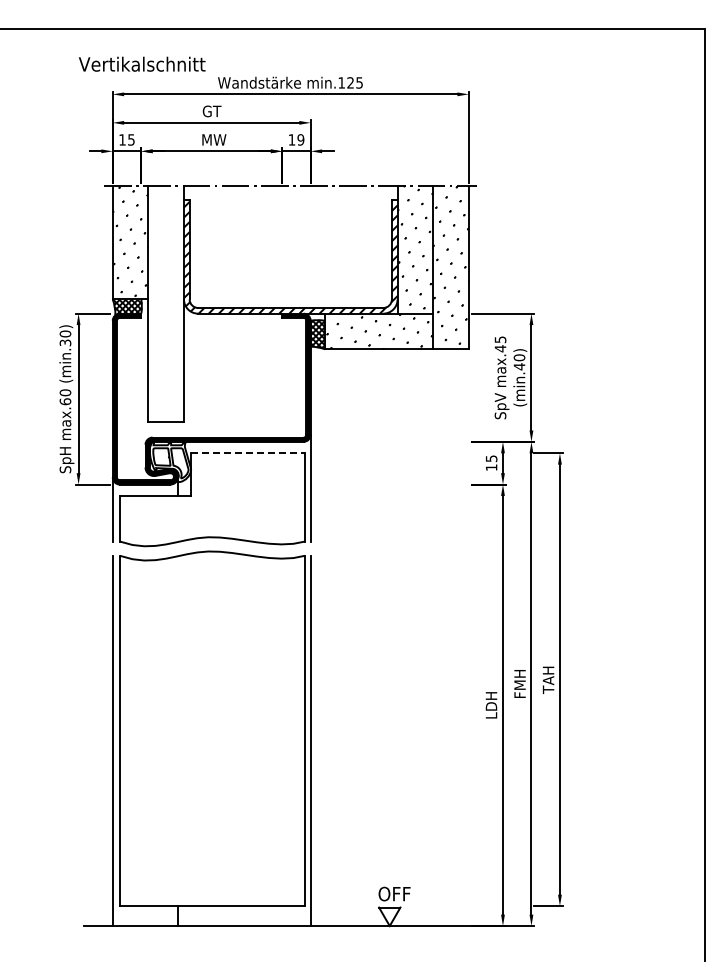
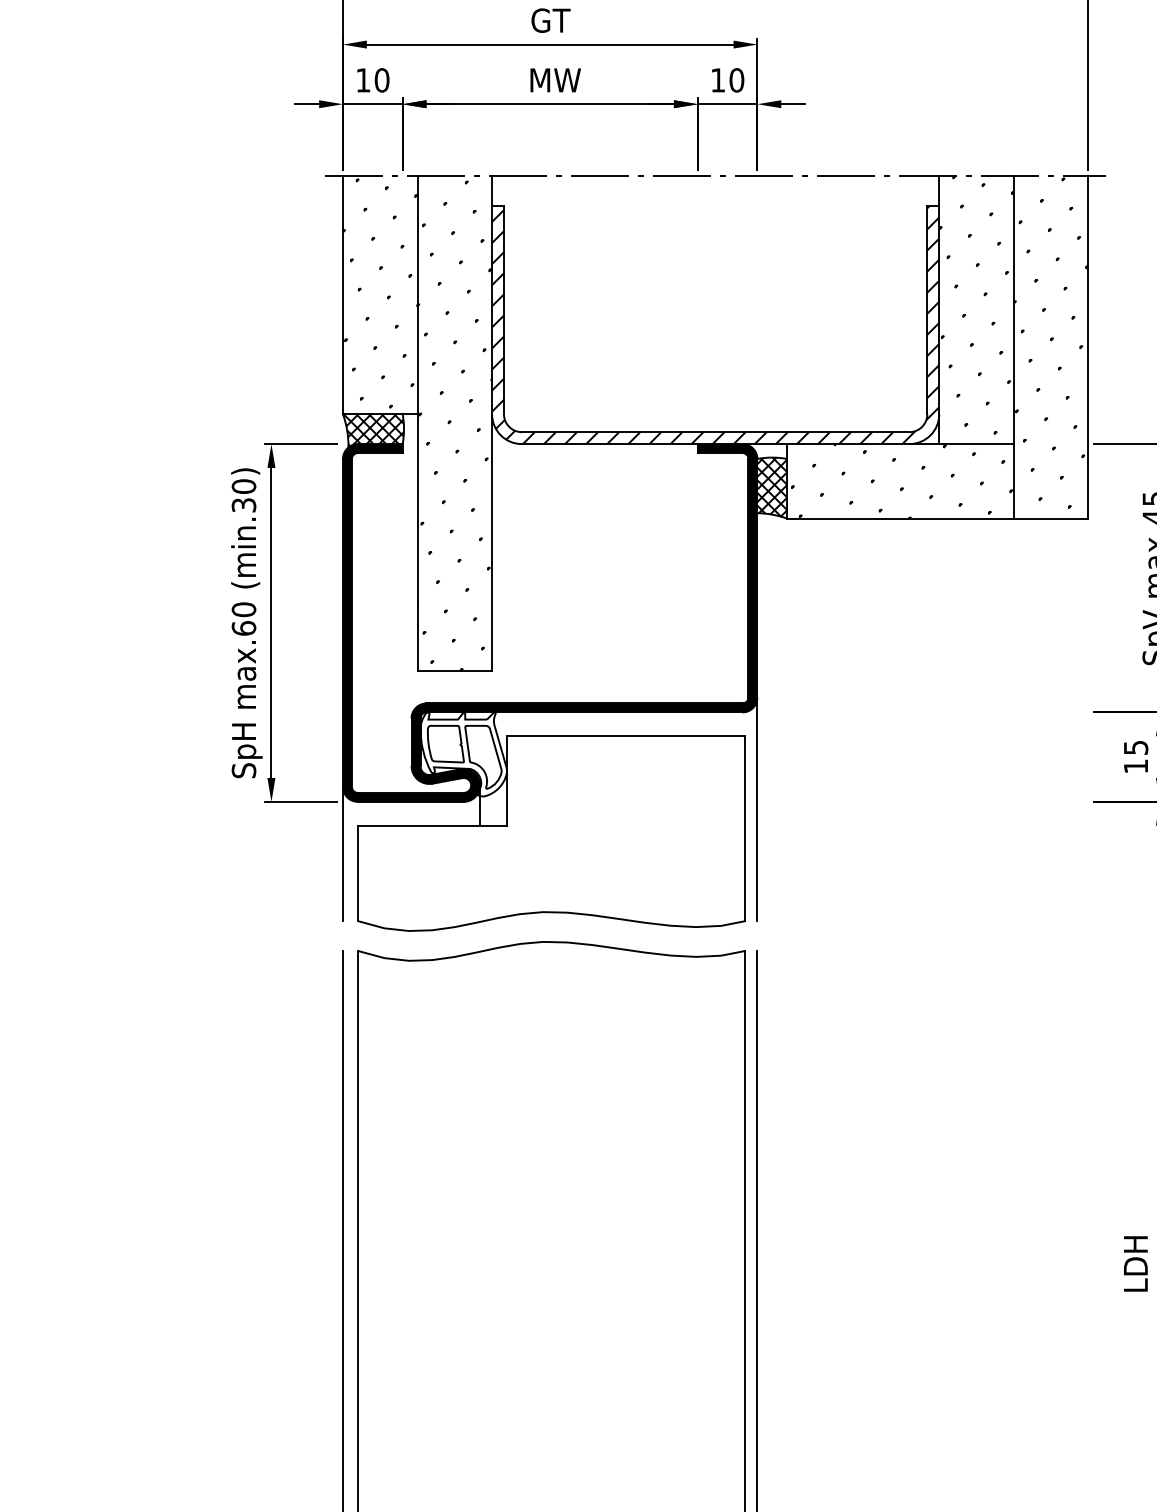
text: (131, 139) -> (382, 79), 15 -> 10
text: (300, 139) -> (736, 79), 19 -> 10
hatch: (165, 303) -> (453, 422), added
line: (248, 453) -> (627, 736), dashed -> solid

